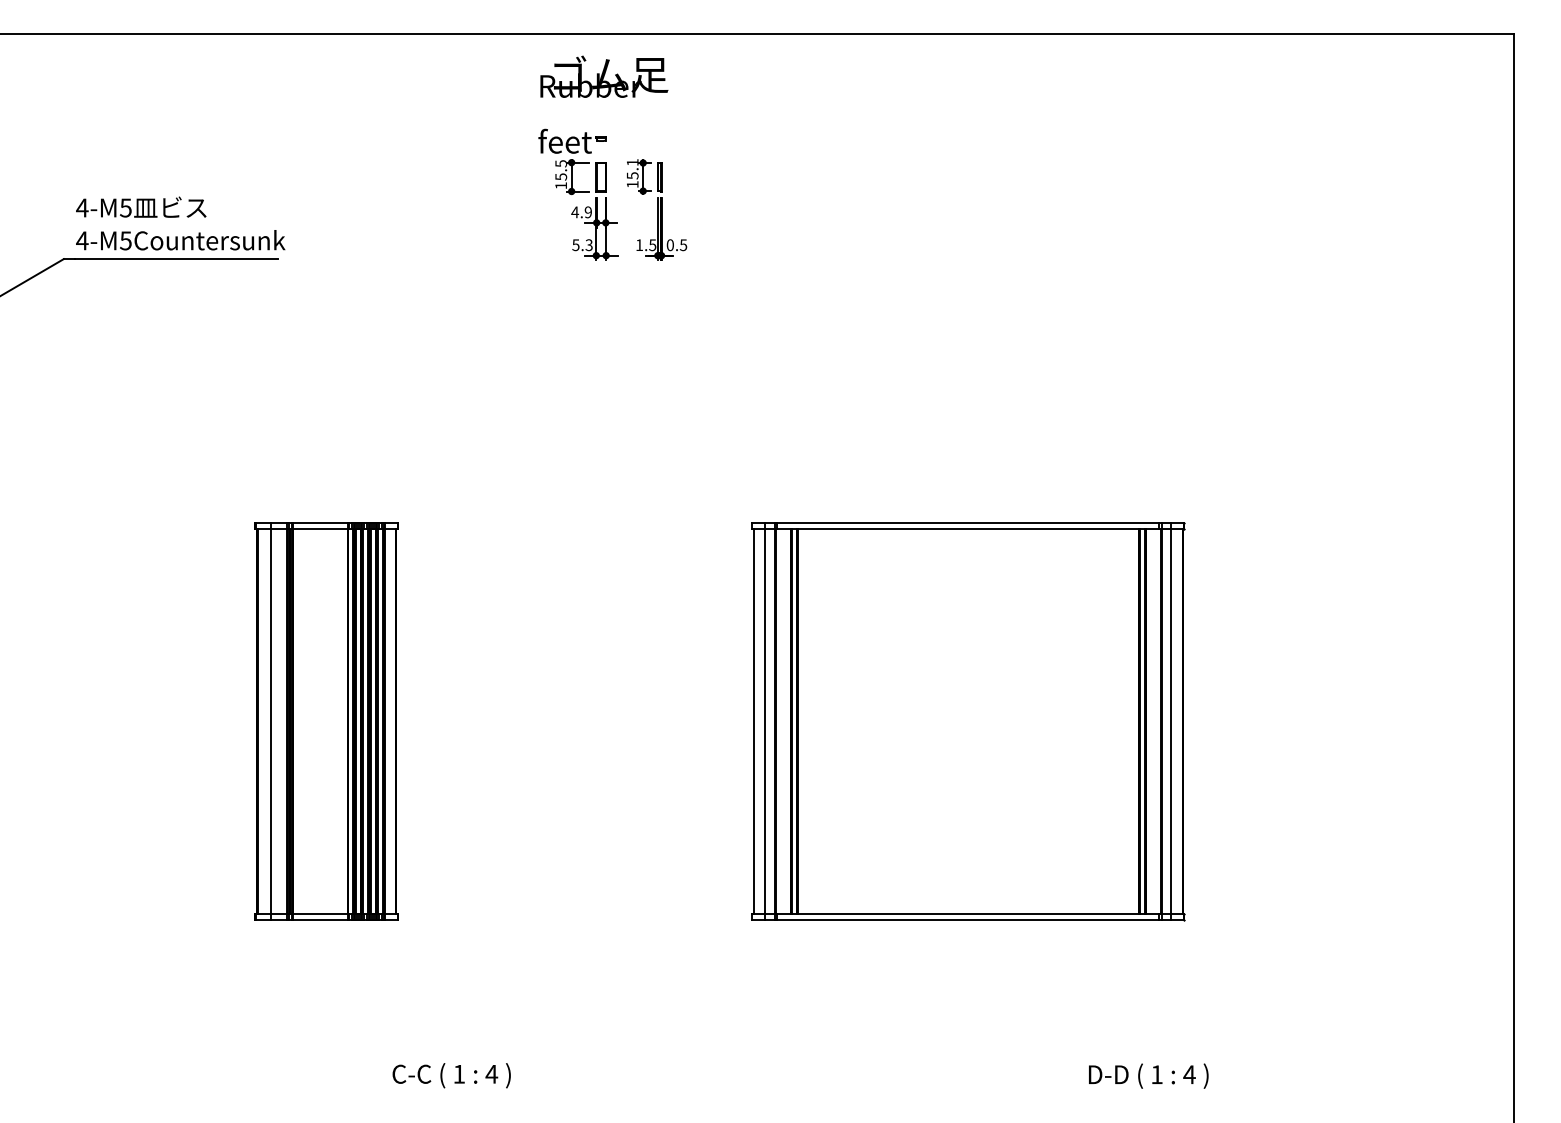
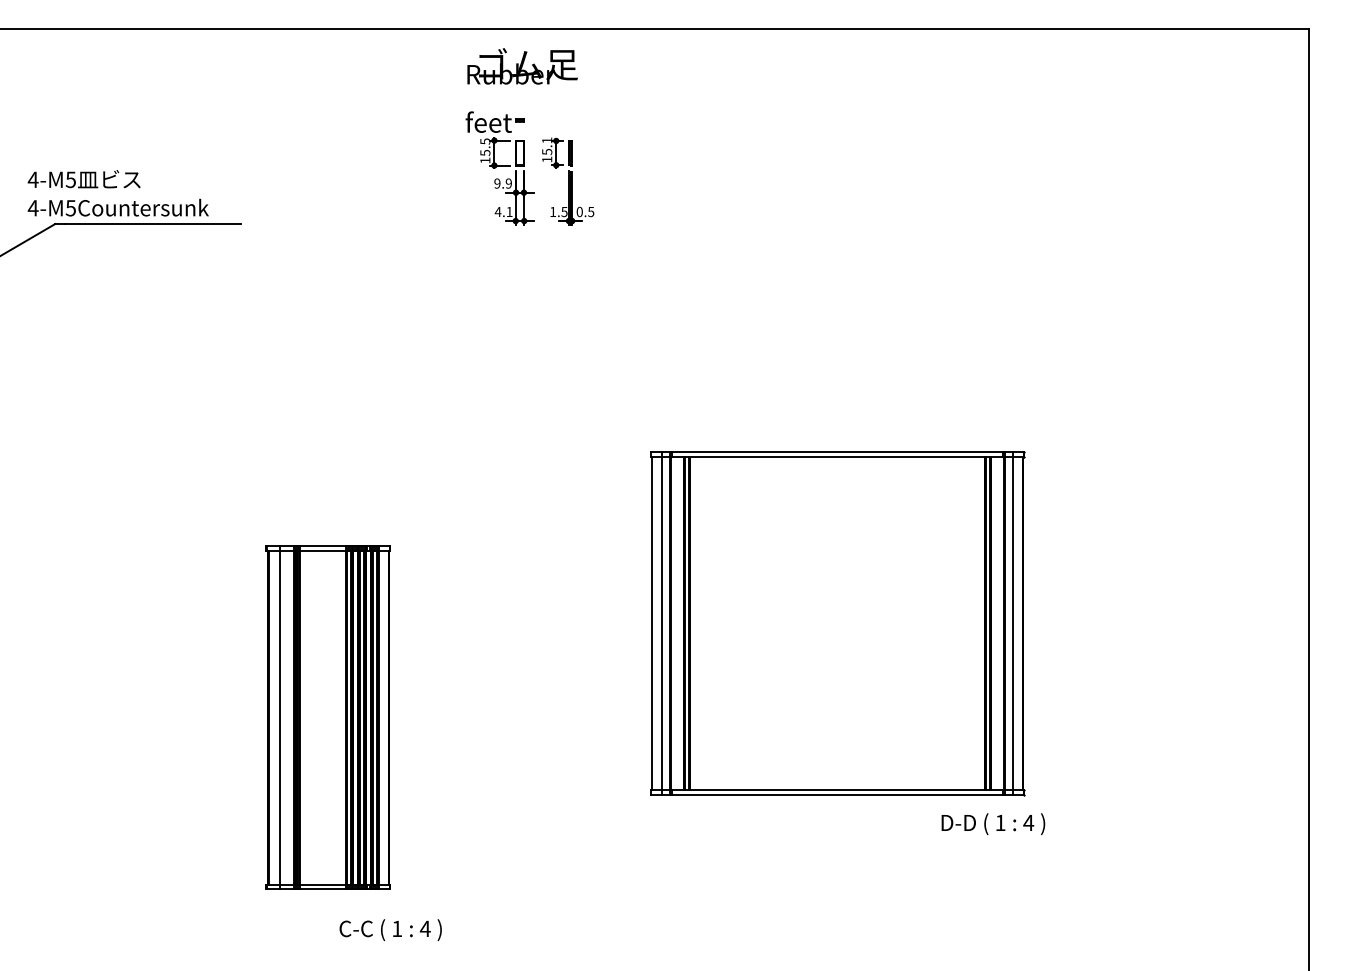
text: (575, 212) -> (497, 183), 4.9 -> 9.9
text: (180, 223) -> (118, 193), moved
text: (582, 245) -> (503, 212), 5.3 -> 4.1
part: (326, 721) -> (328, 718), moved
text: (1148, 1075) -> (993, 823), moved

